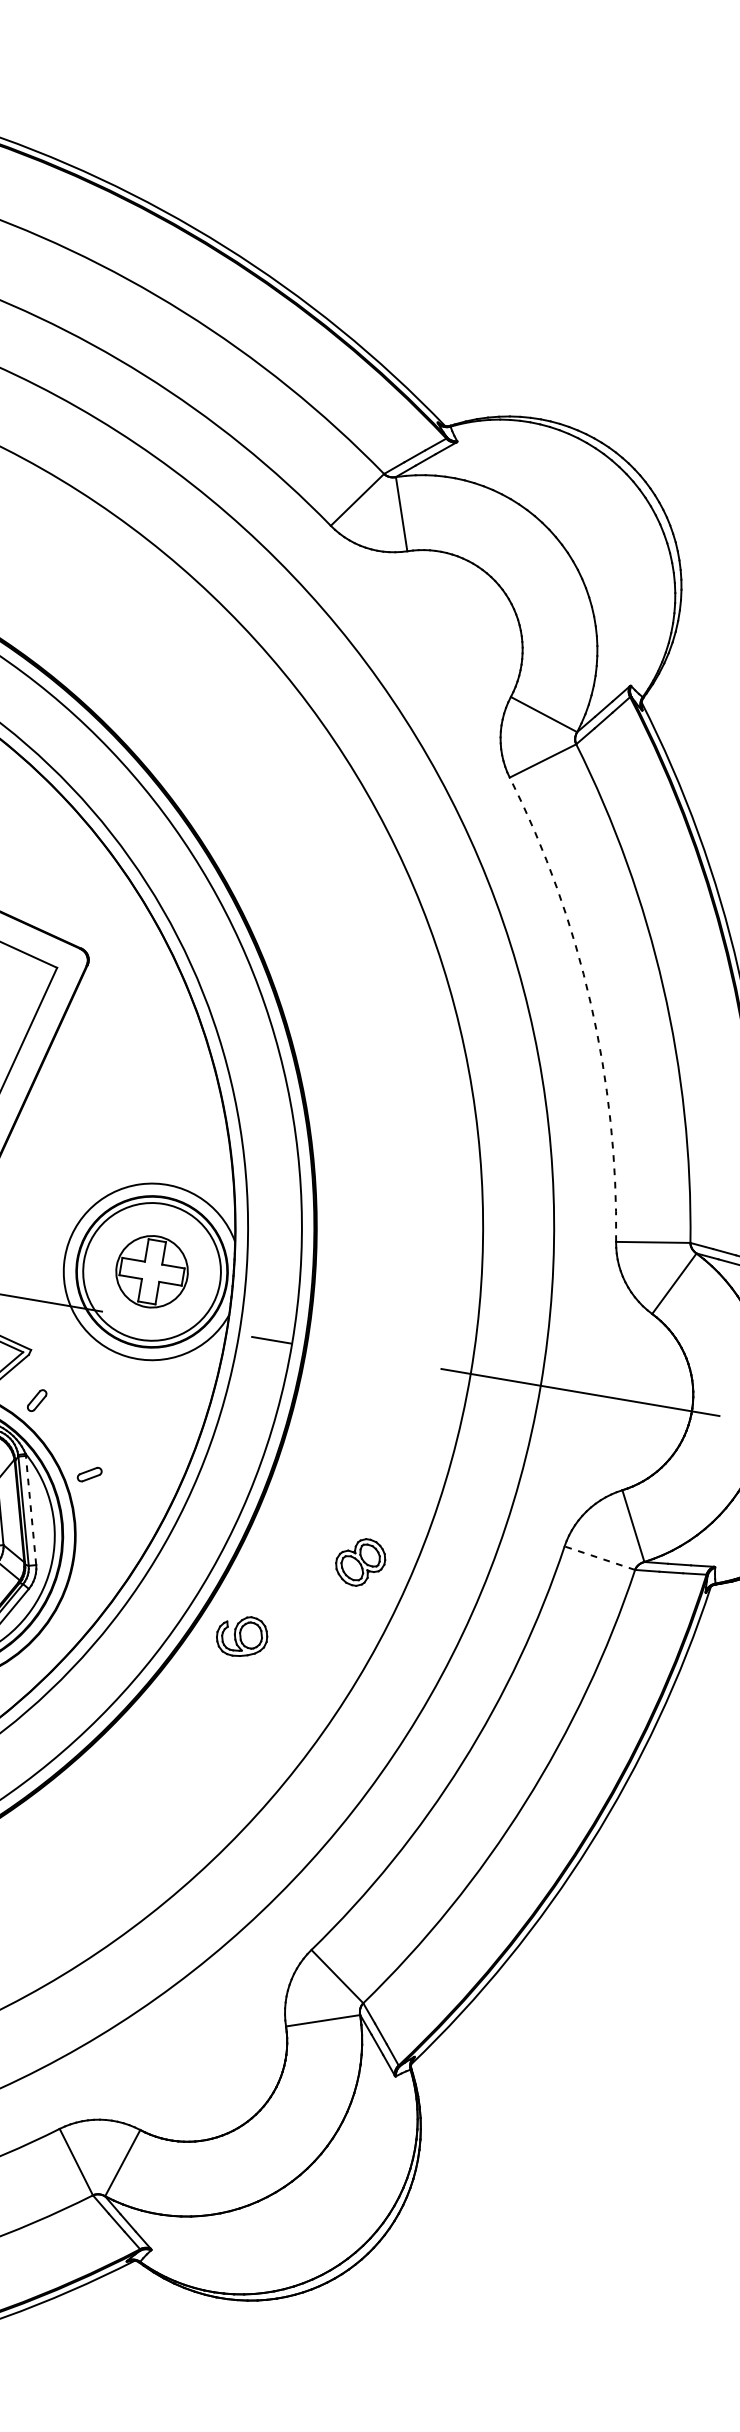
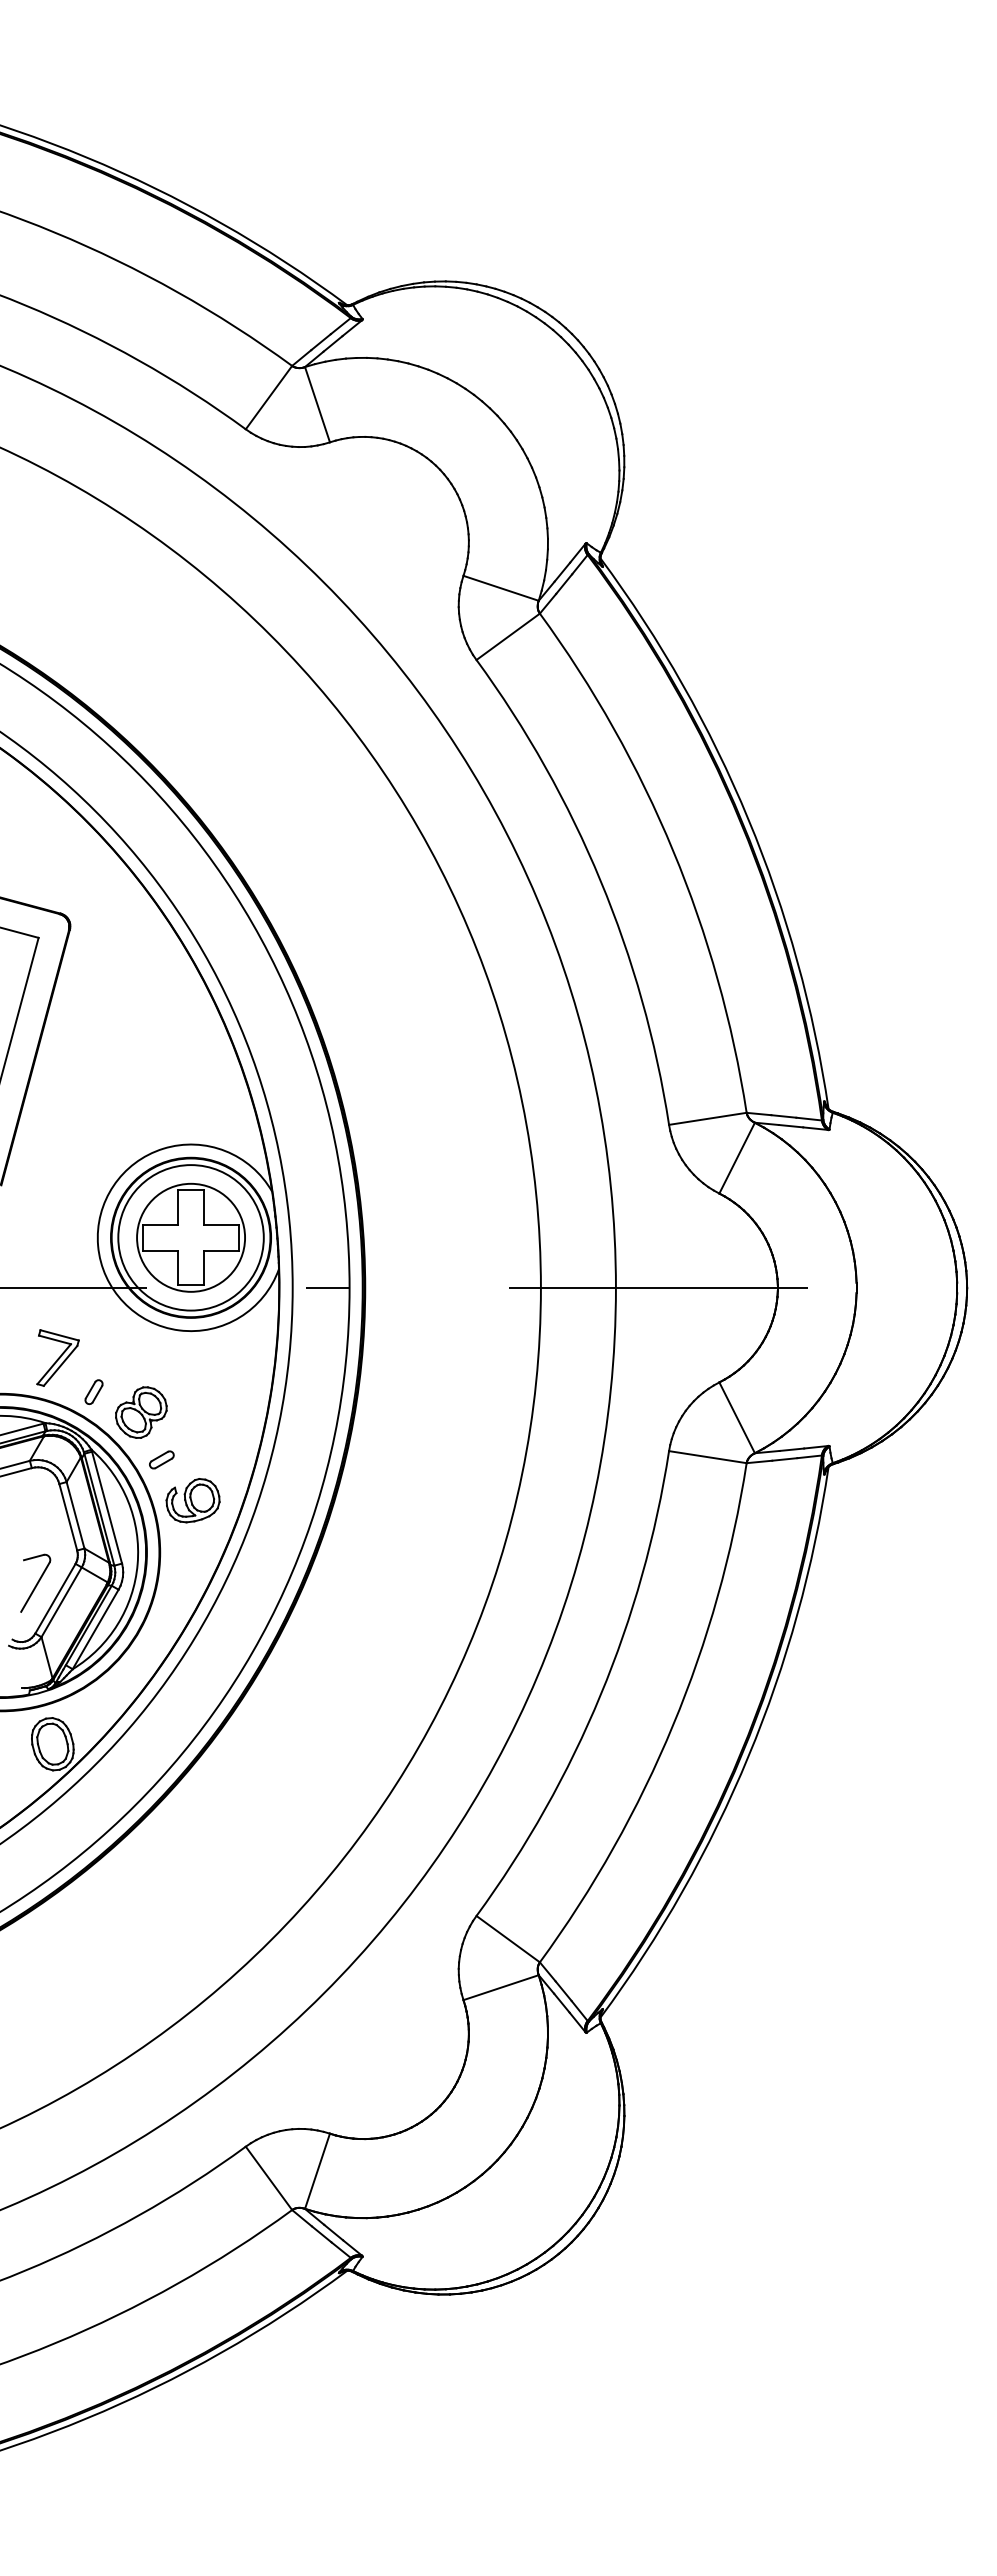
arc: (590, 1002) -> (600, 880), dashed -> solid
part: (151, 1271) -> (190, 1237), size x1.43
line: (31, 1510) -> (107, 1507), dashed -> solid
line: (599, 1558) -> (707, 1457), dashed -> solid
part: (360, 1562) -> (141, 1412), moved
part: (241, 1636) -> (192, 1500), moved

